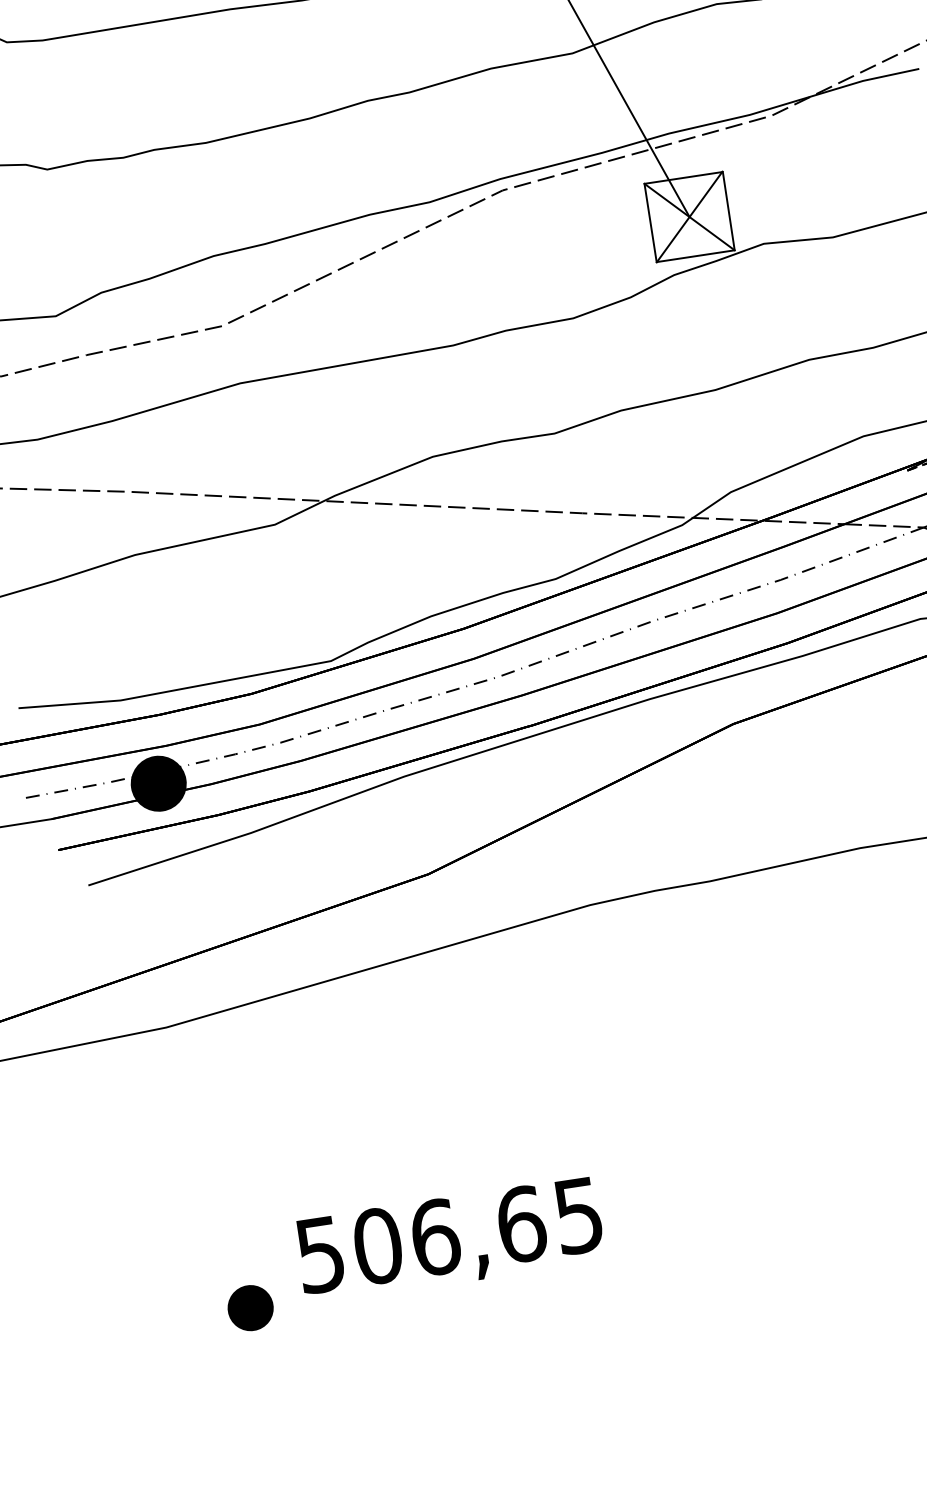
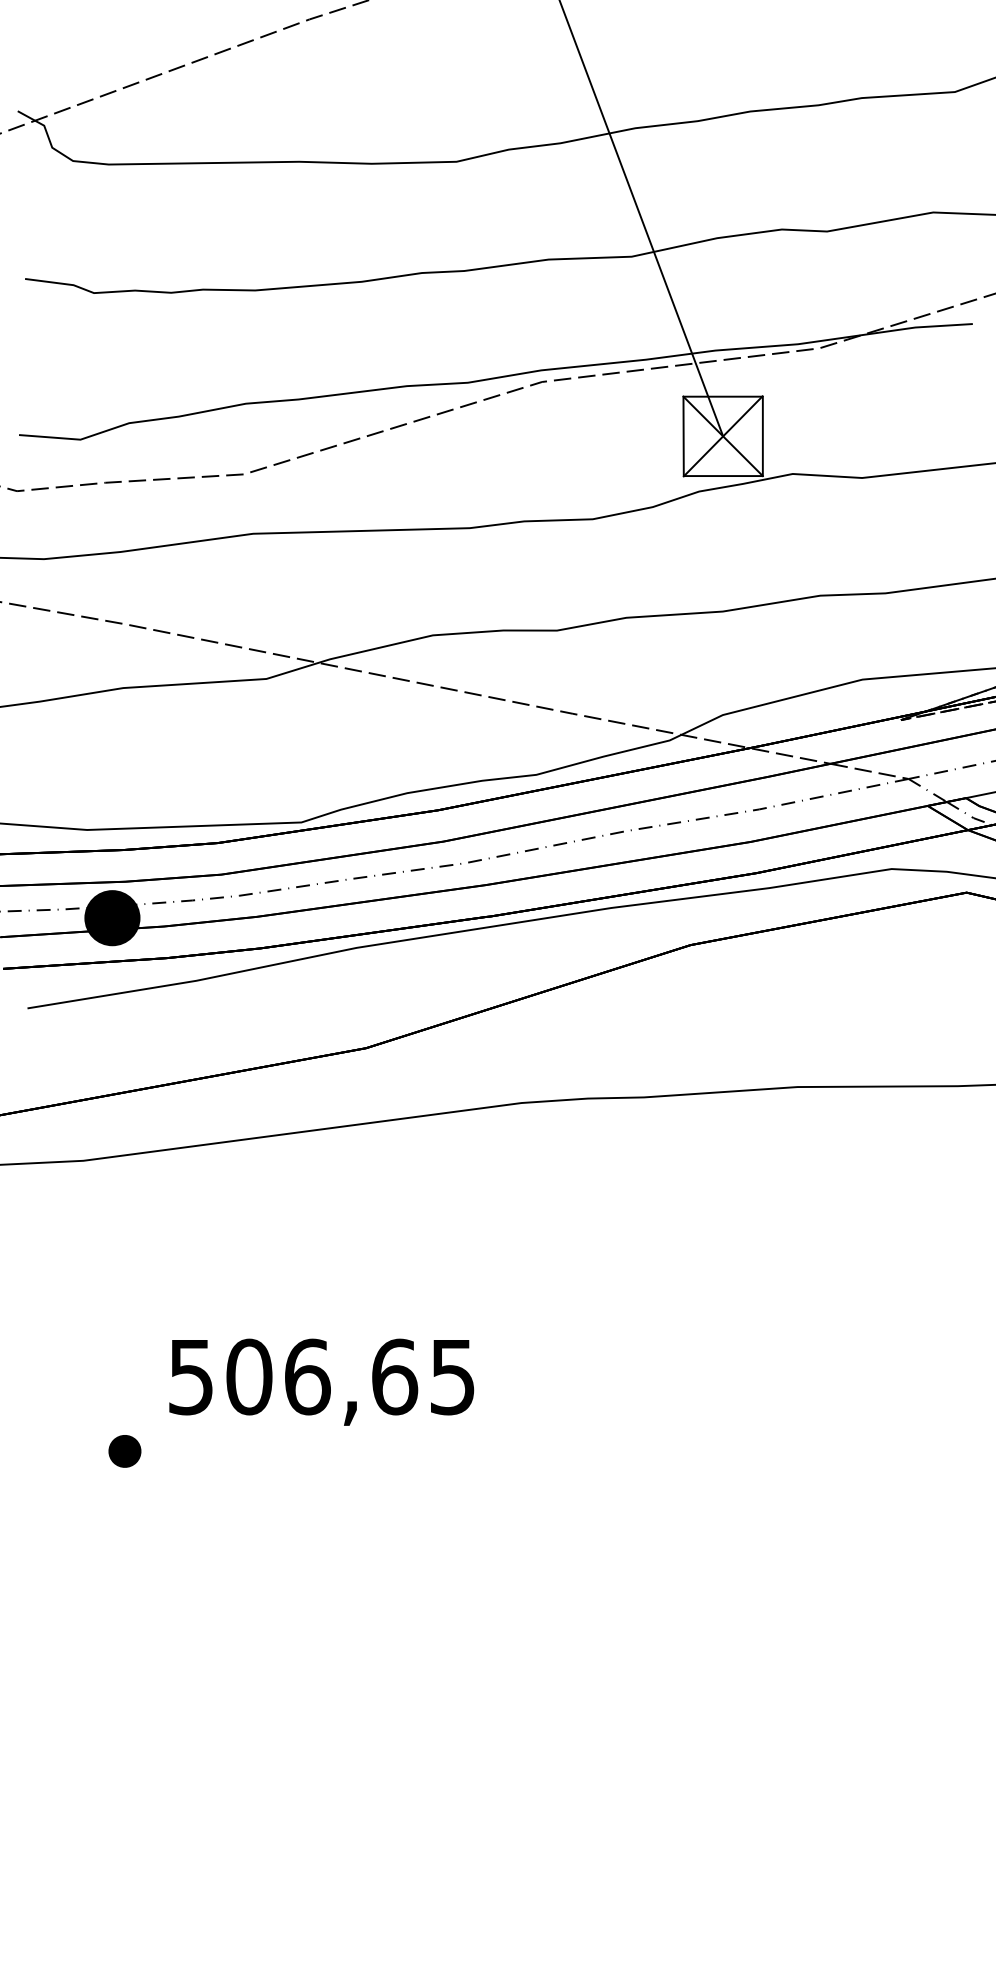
text: (449, 1239) -> (321, 1381), moved
part: (250, 1308) -> (124, 1451), size x0.71

